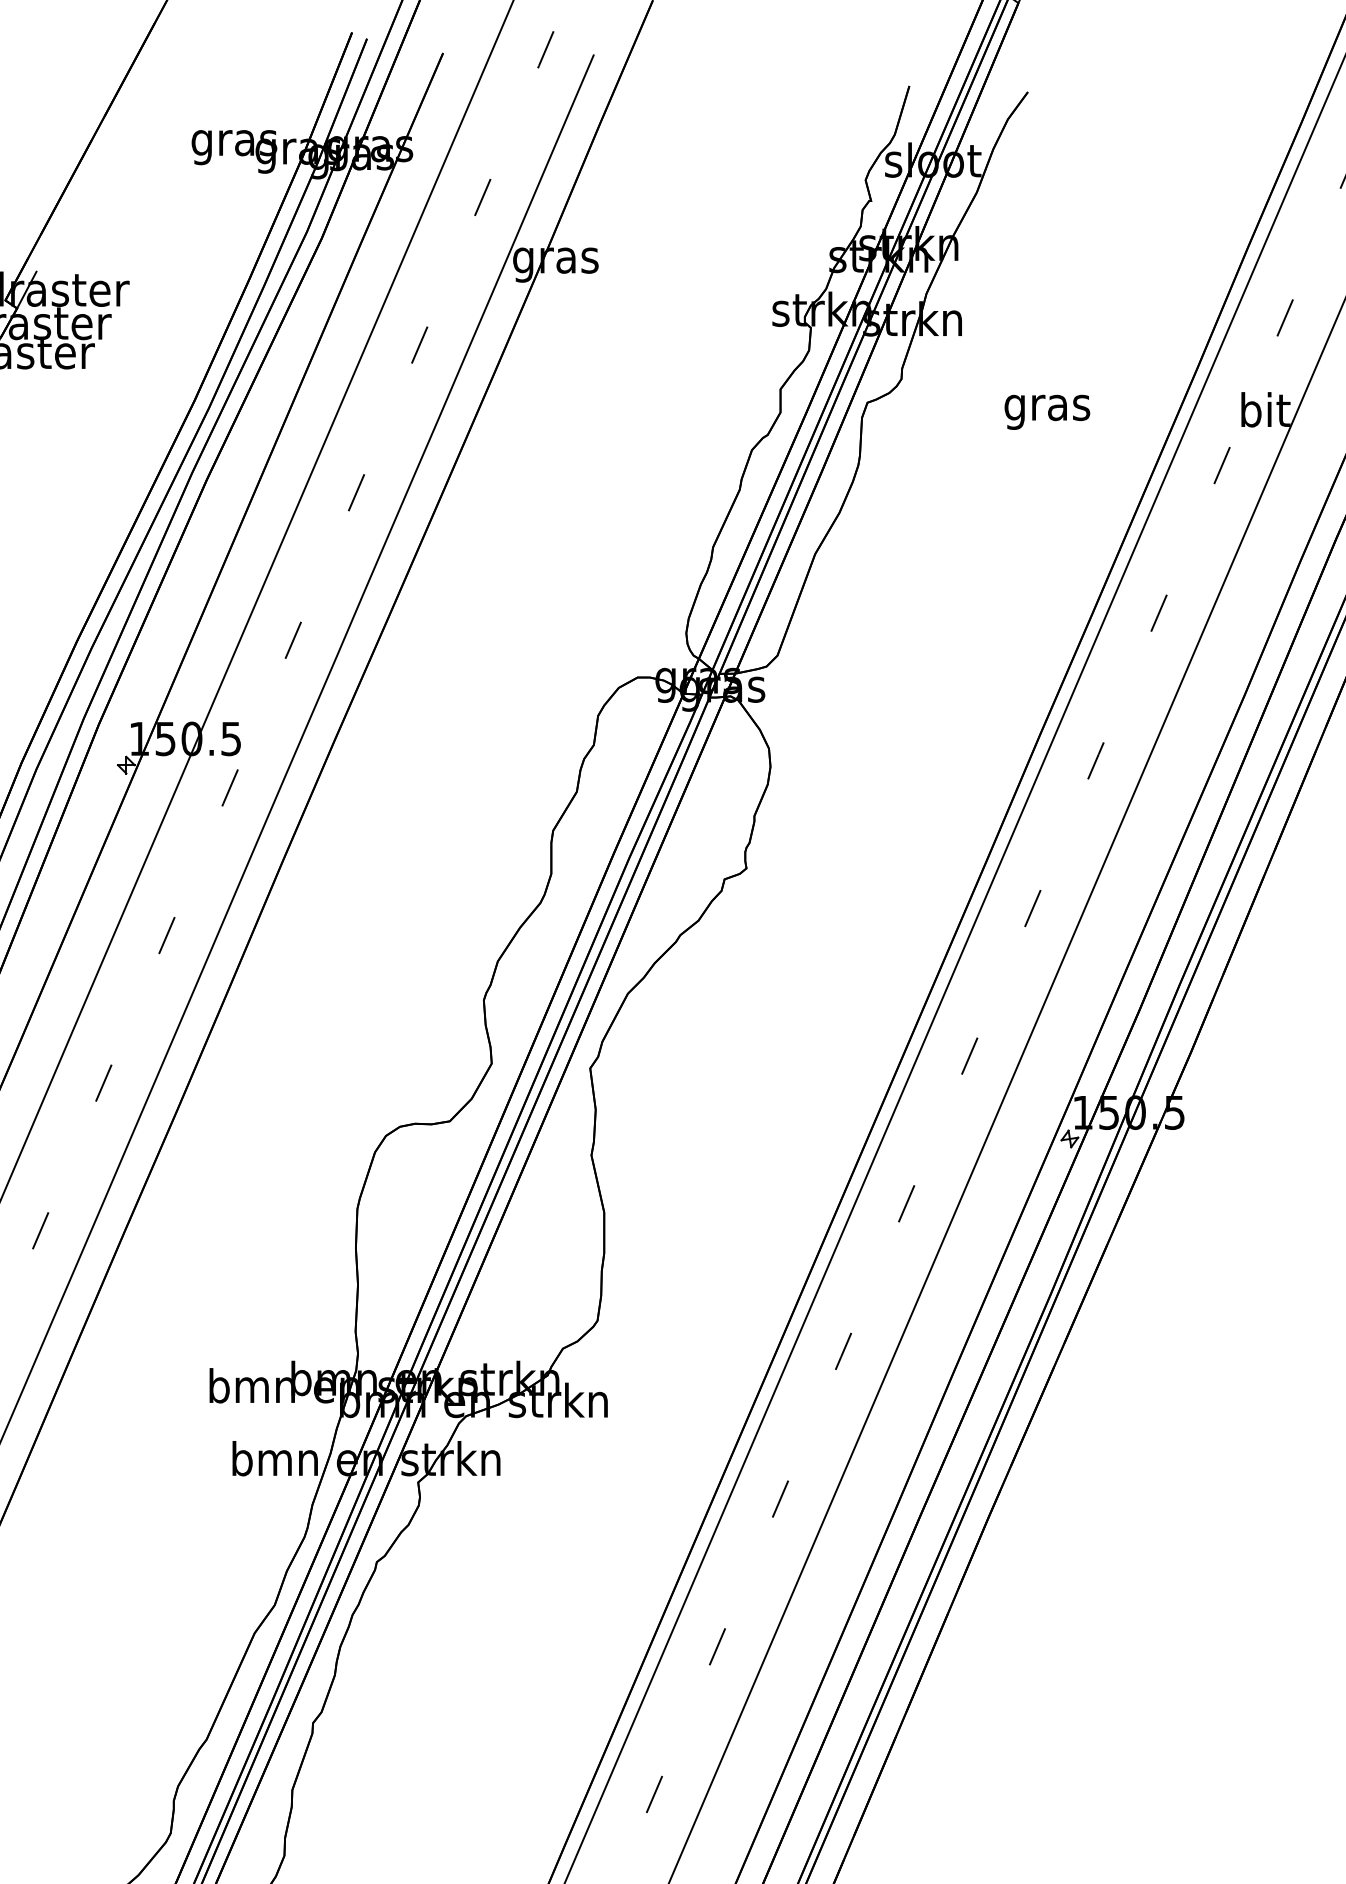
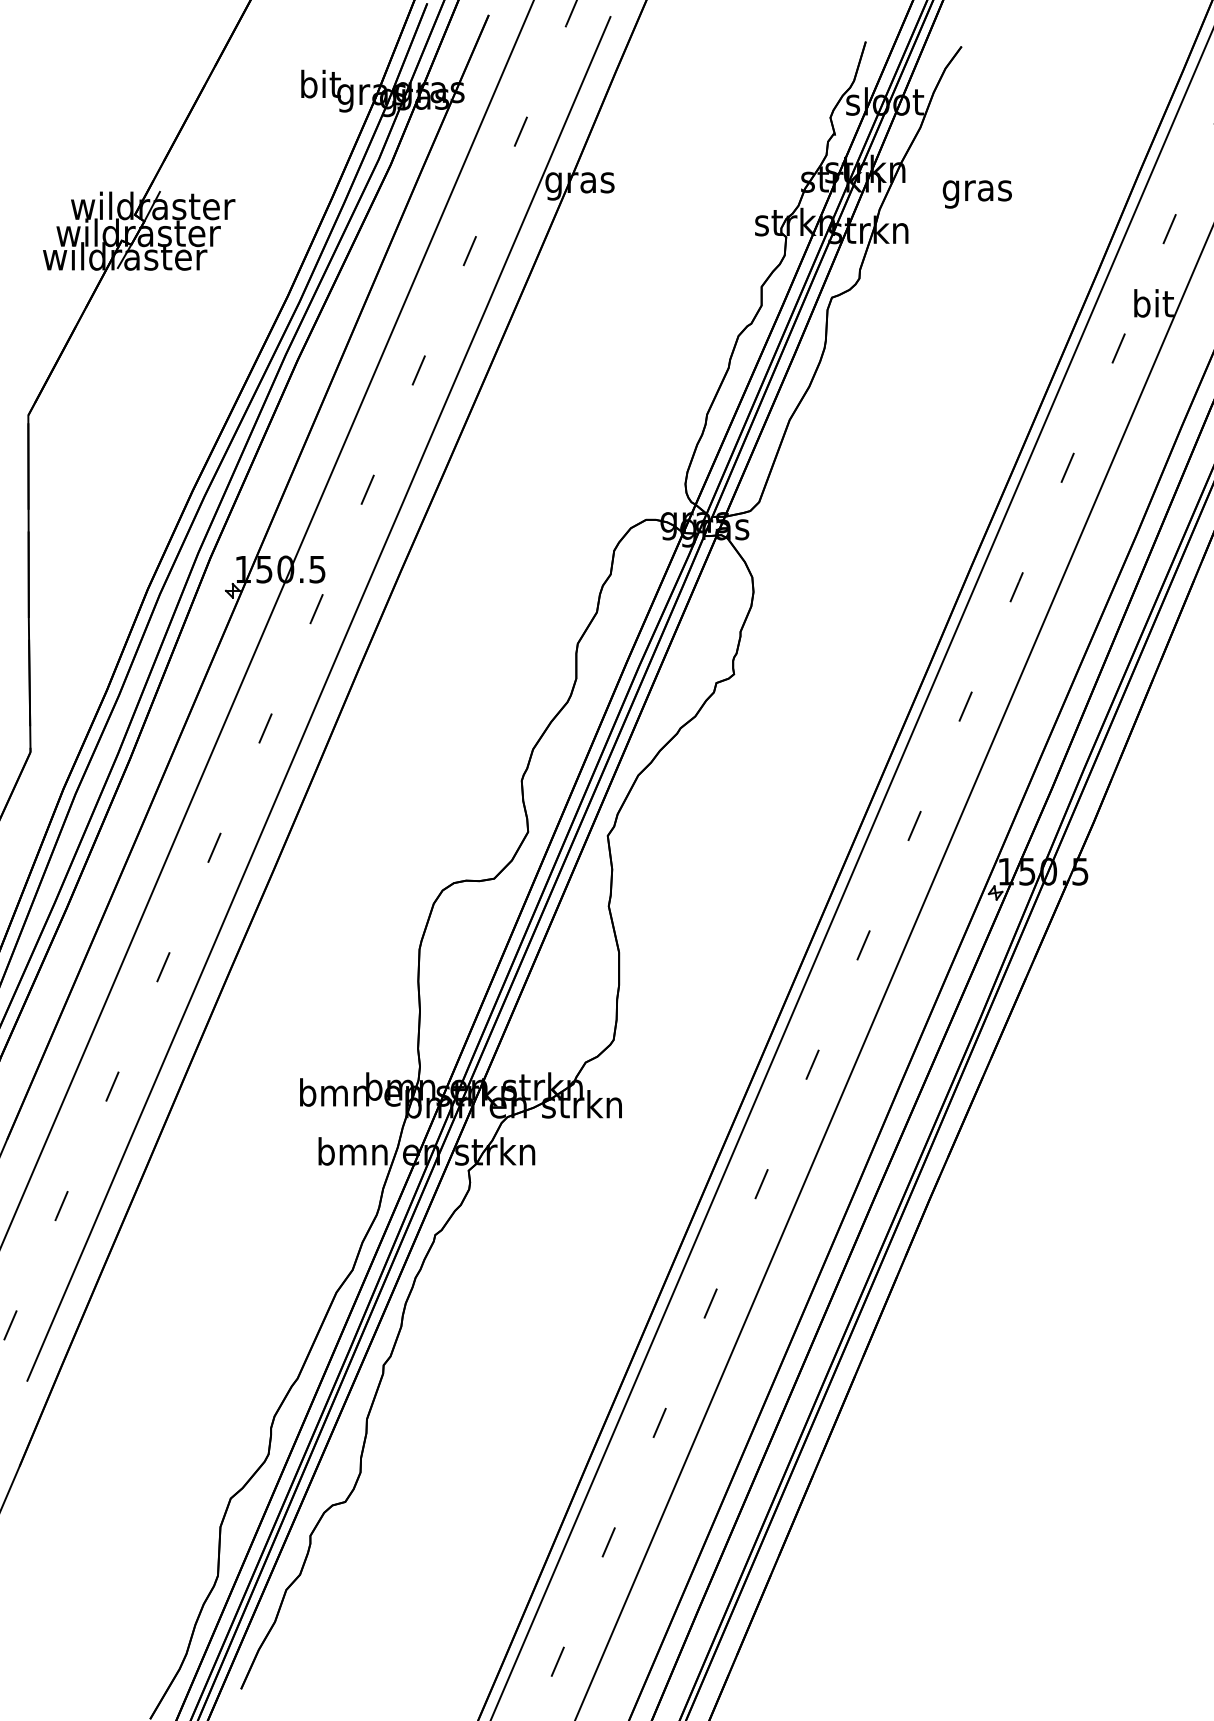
text: (233, 142) -> (319, 87), gras -> bit
text: (1046, 412) -> (976, 194), moved

